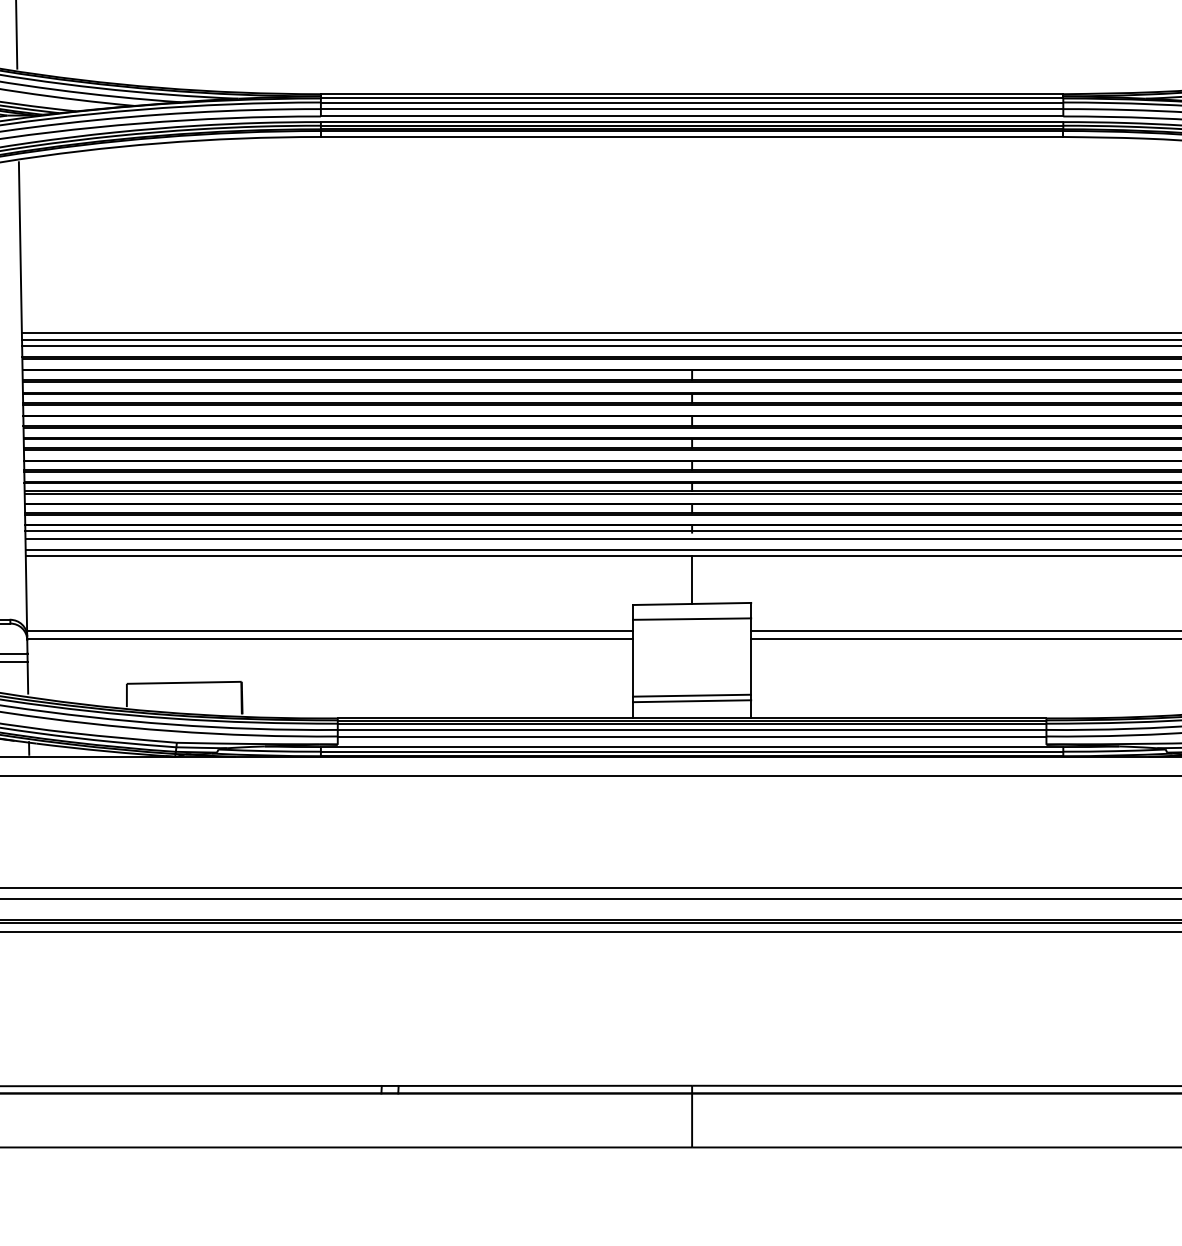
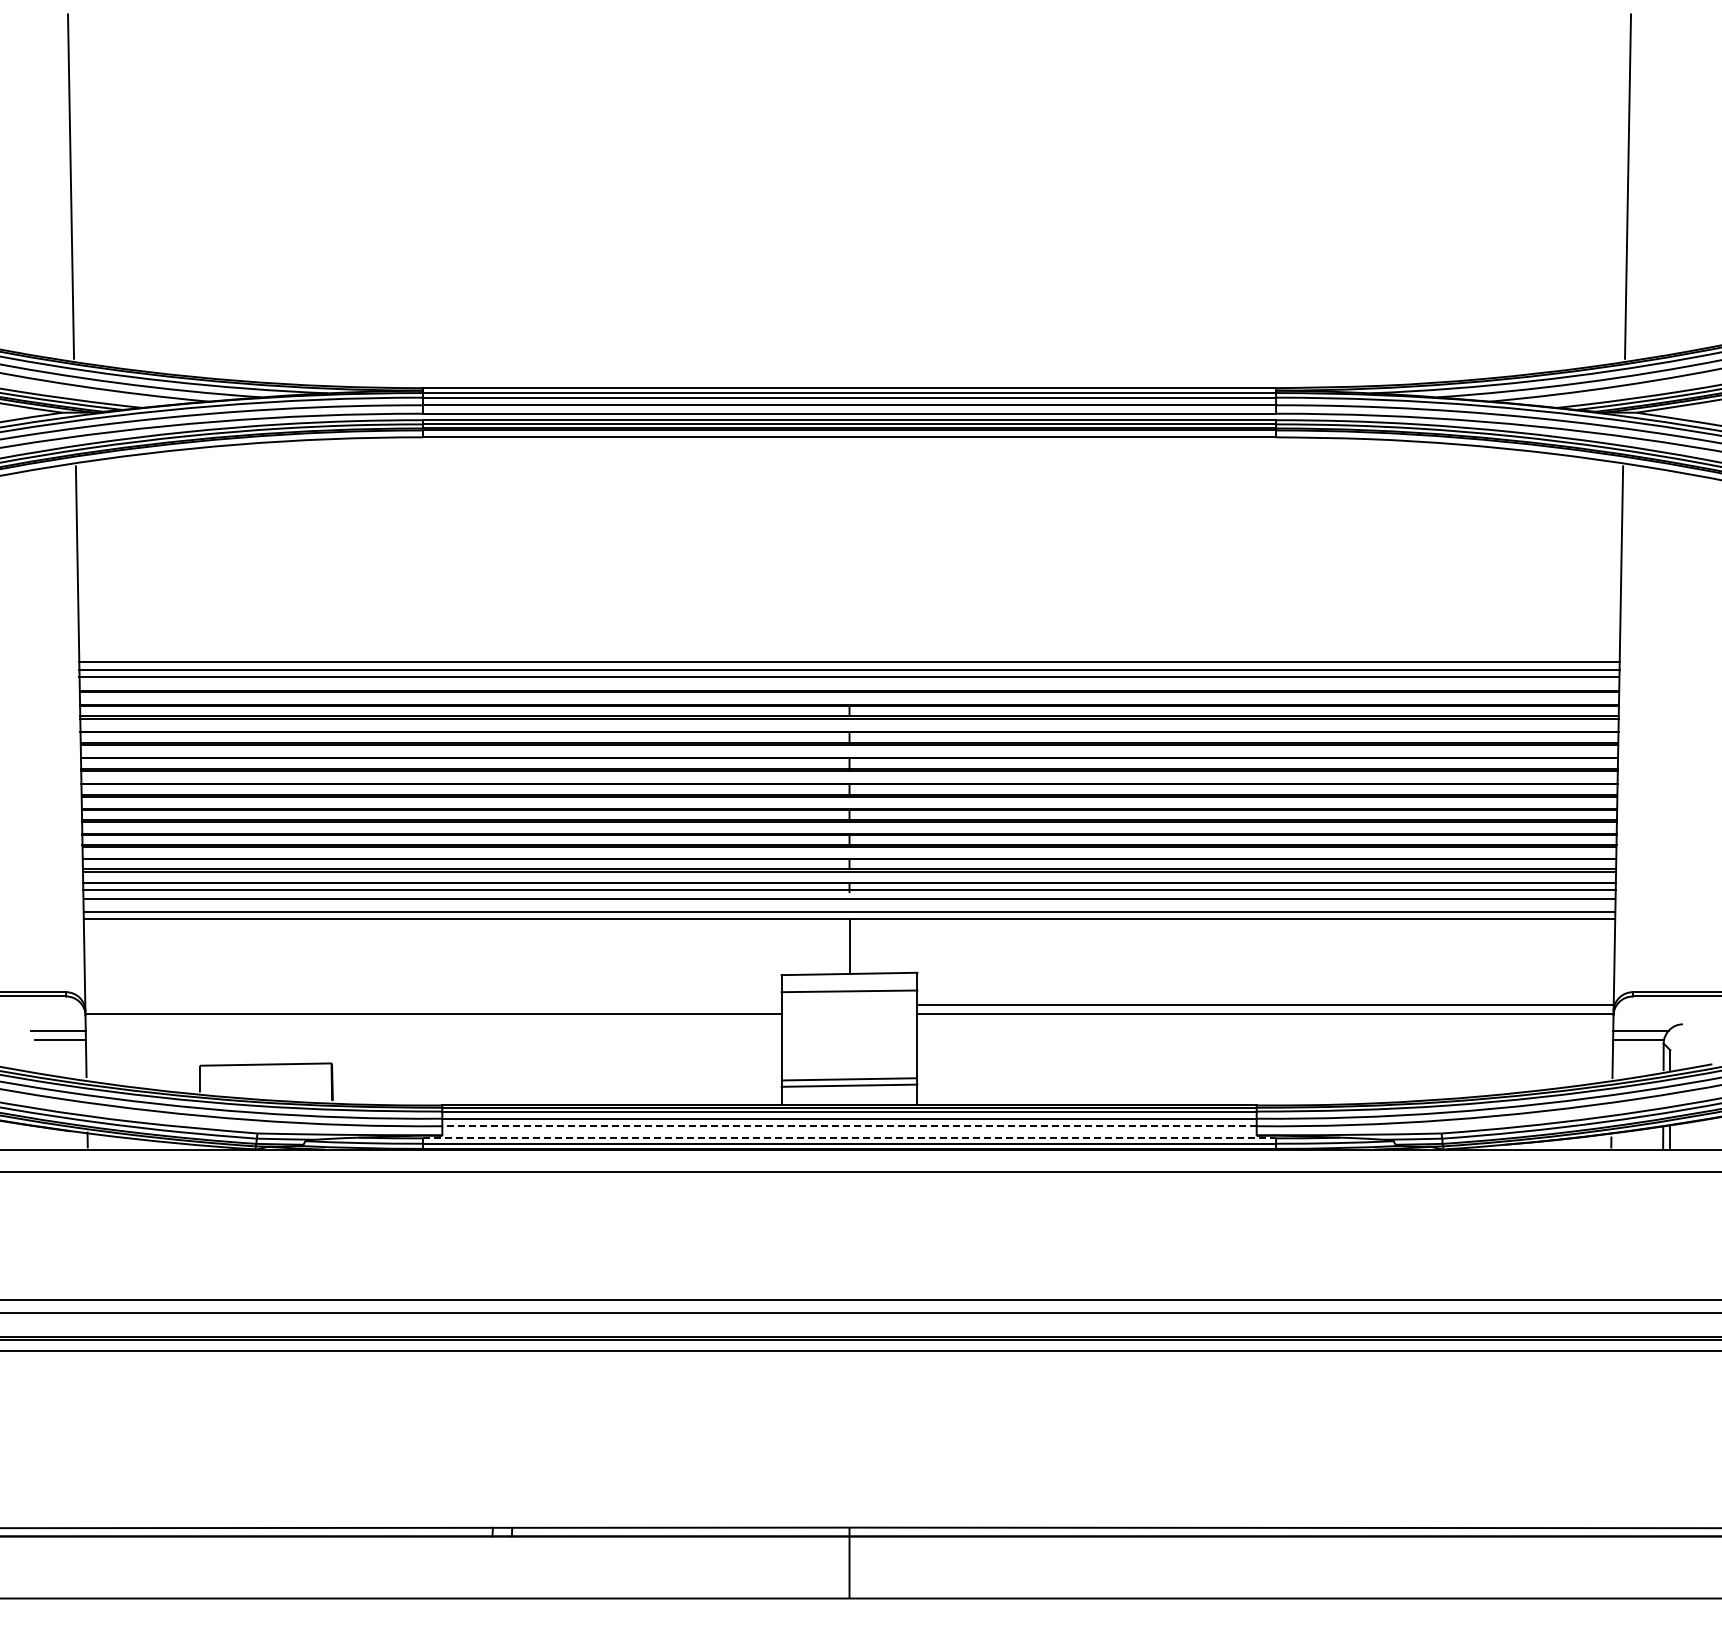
line: (330, 630) -> (433, 1004), removed
line: (692, 736) -> (849, 1126), solid -> dashed
line: (692, 747) -> (849, 1138), solid -> dashed

